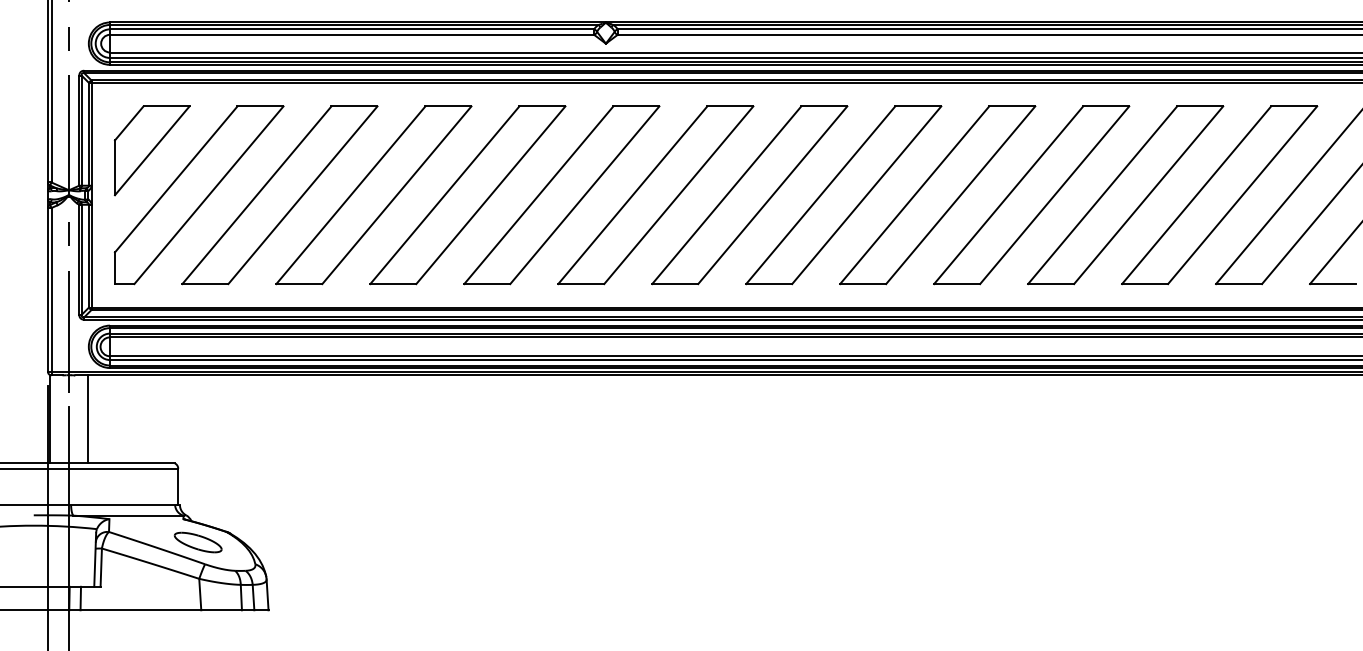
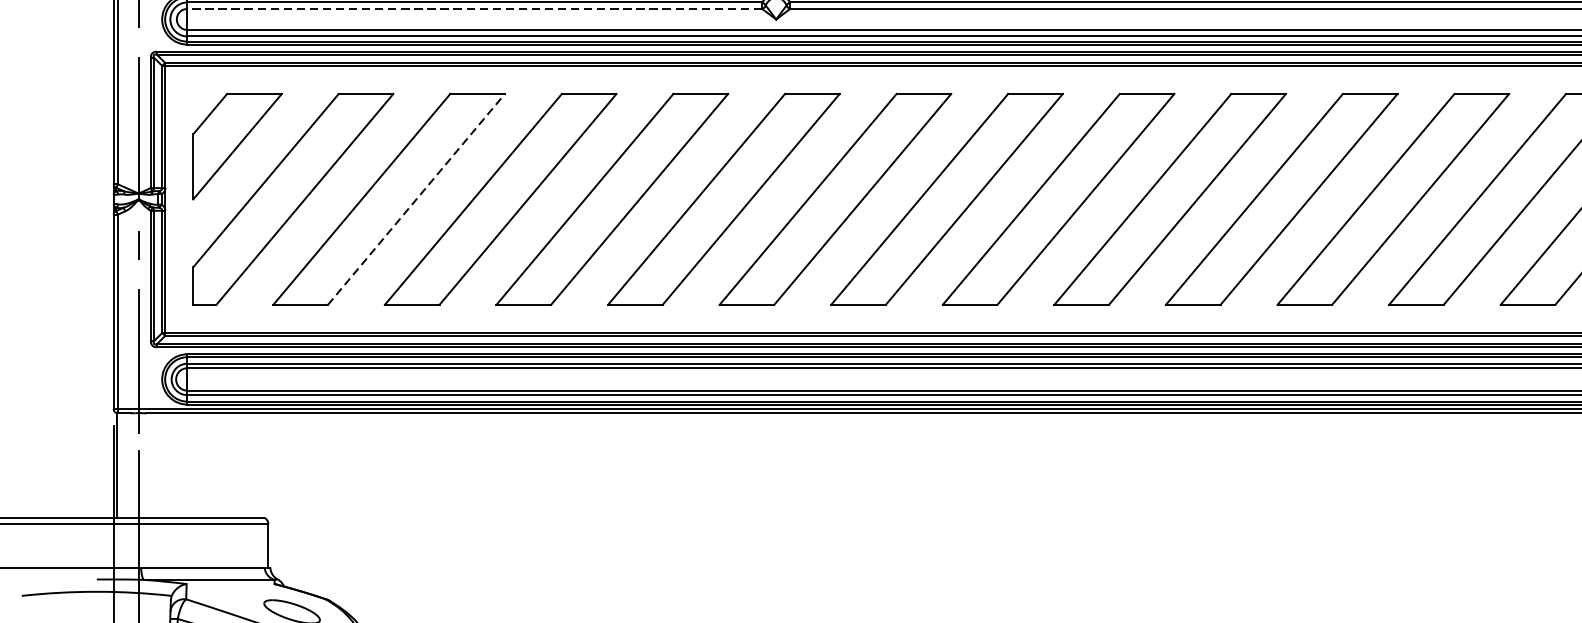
line: (351, 34) -> (474, 8), solid -> dashed
line: (302, 195) -> (415, 199), solid -> dashed
line: (87, 419) -> (160, 465), removed

